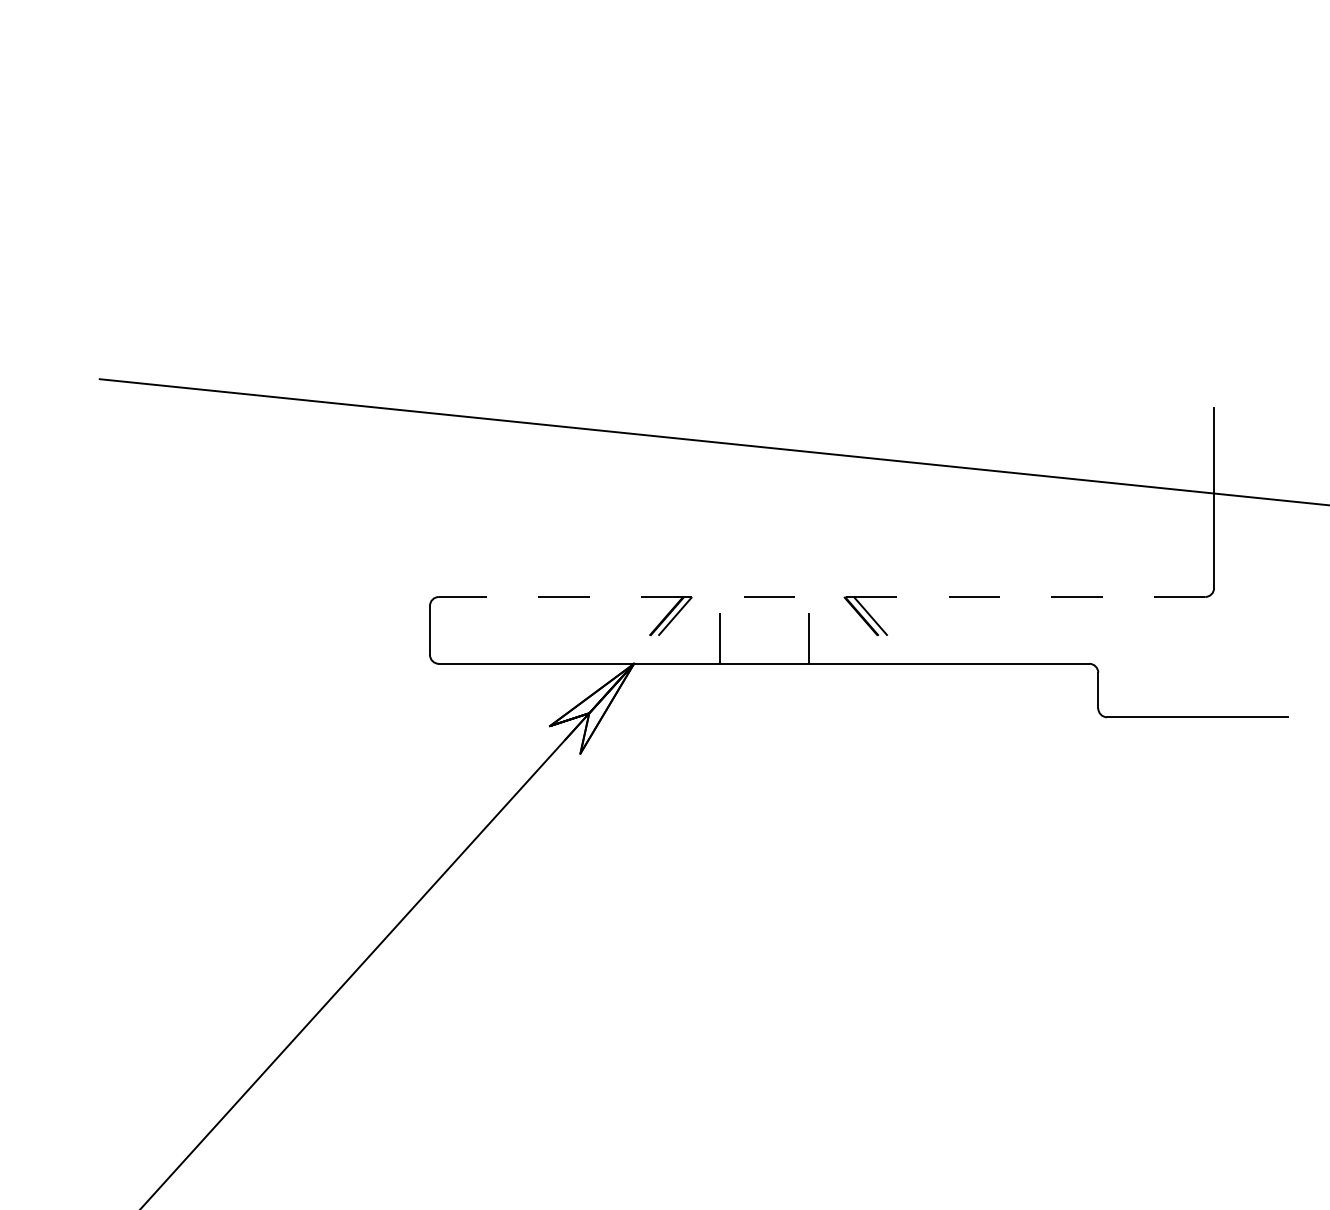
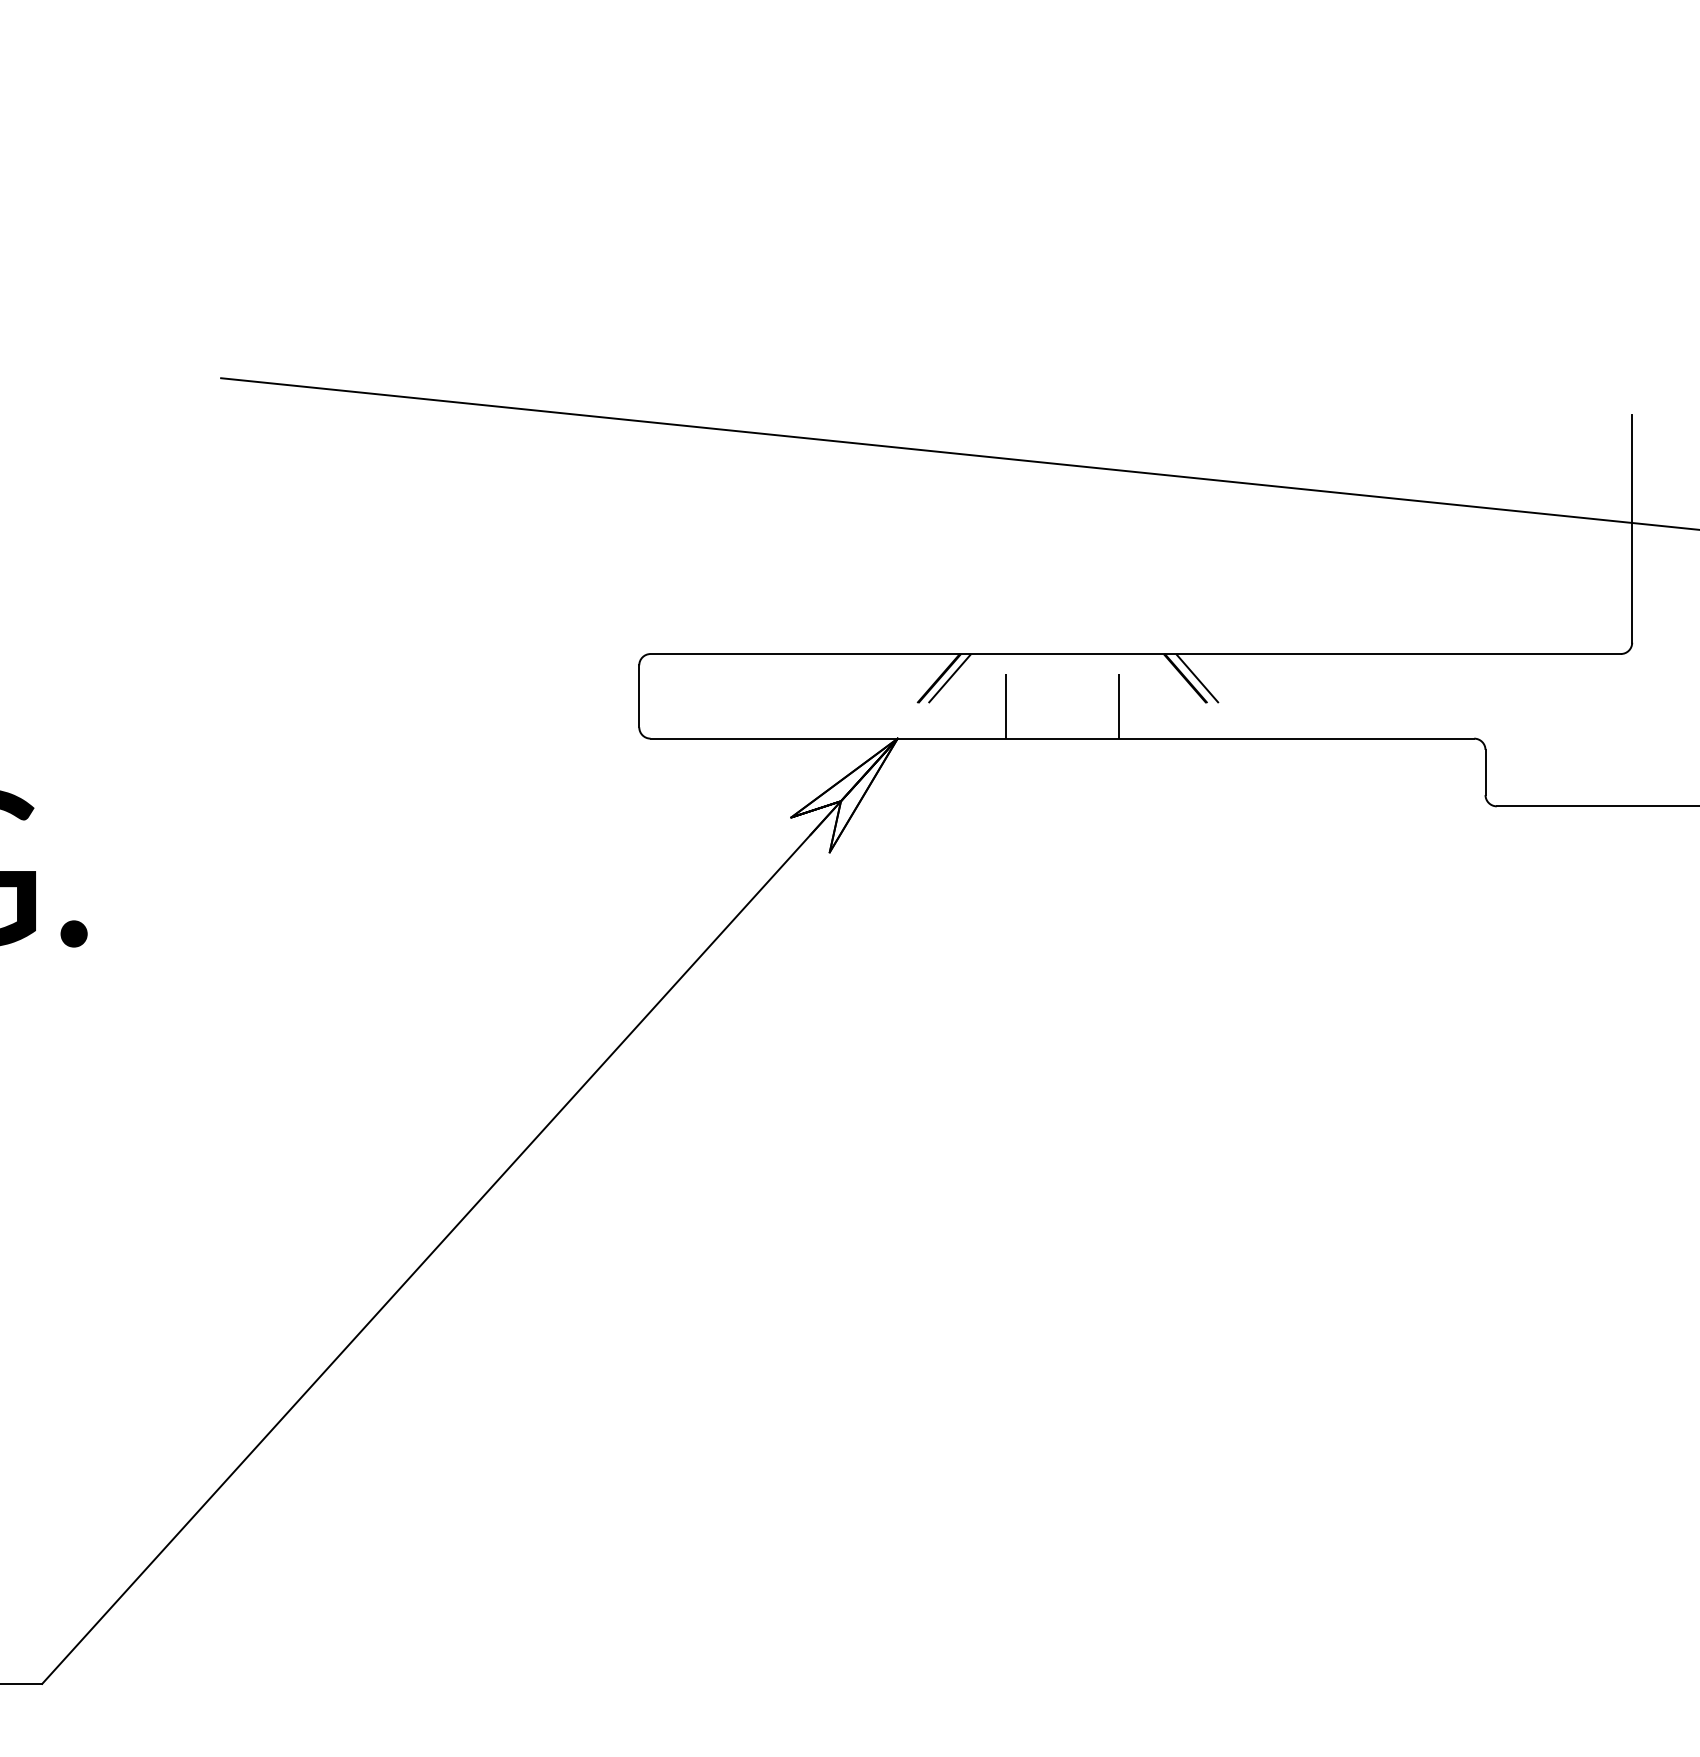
line: (821, 597) -> (1135, 654), dashed -> solid

